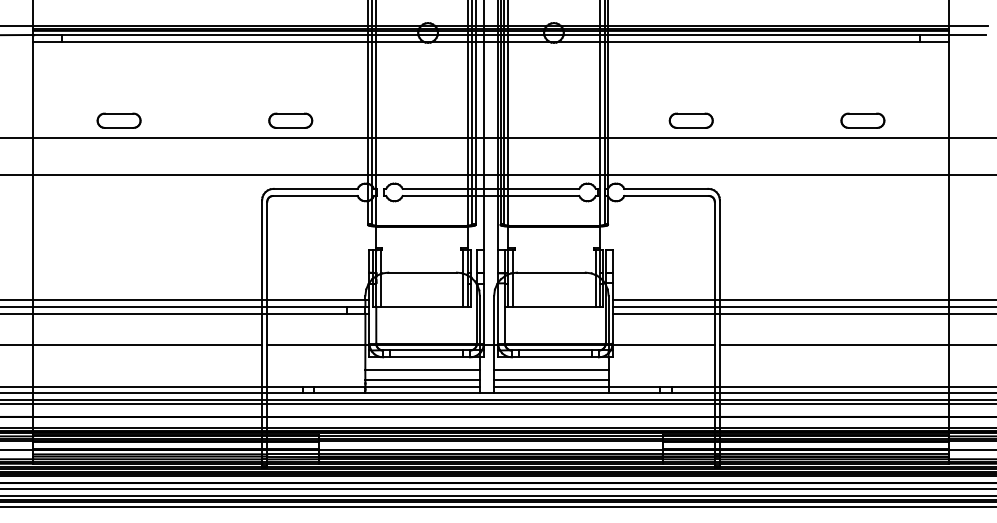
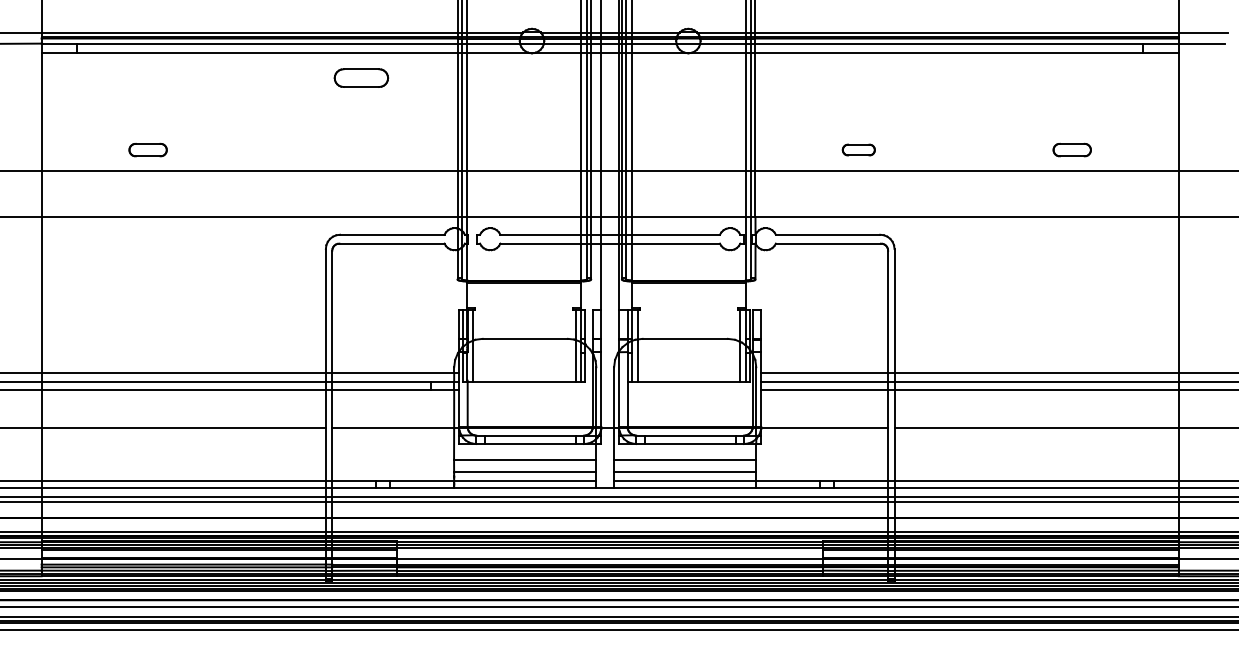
part: (118, 120) -> (147, 149), size x0.7
part: (290, 120) -> (361, 77), moved
part: (690, 120) -> (858, 149), size x0.6
part: (862, 120) -> (1071, 149), size x0.7

